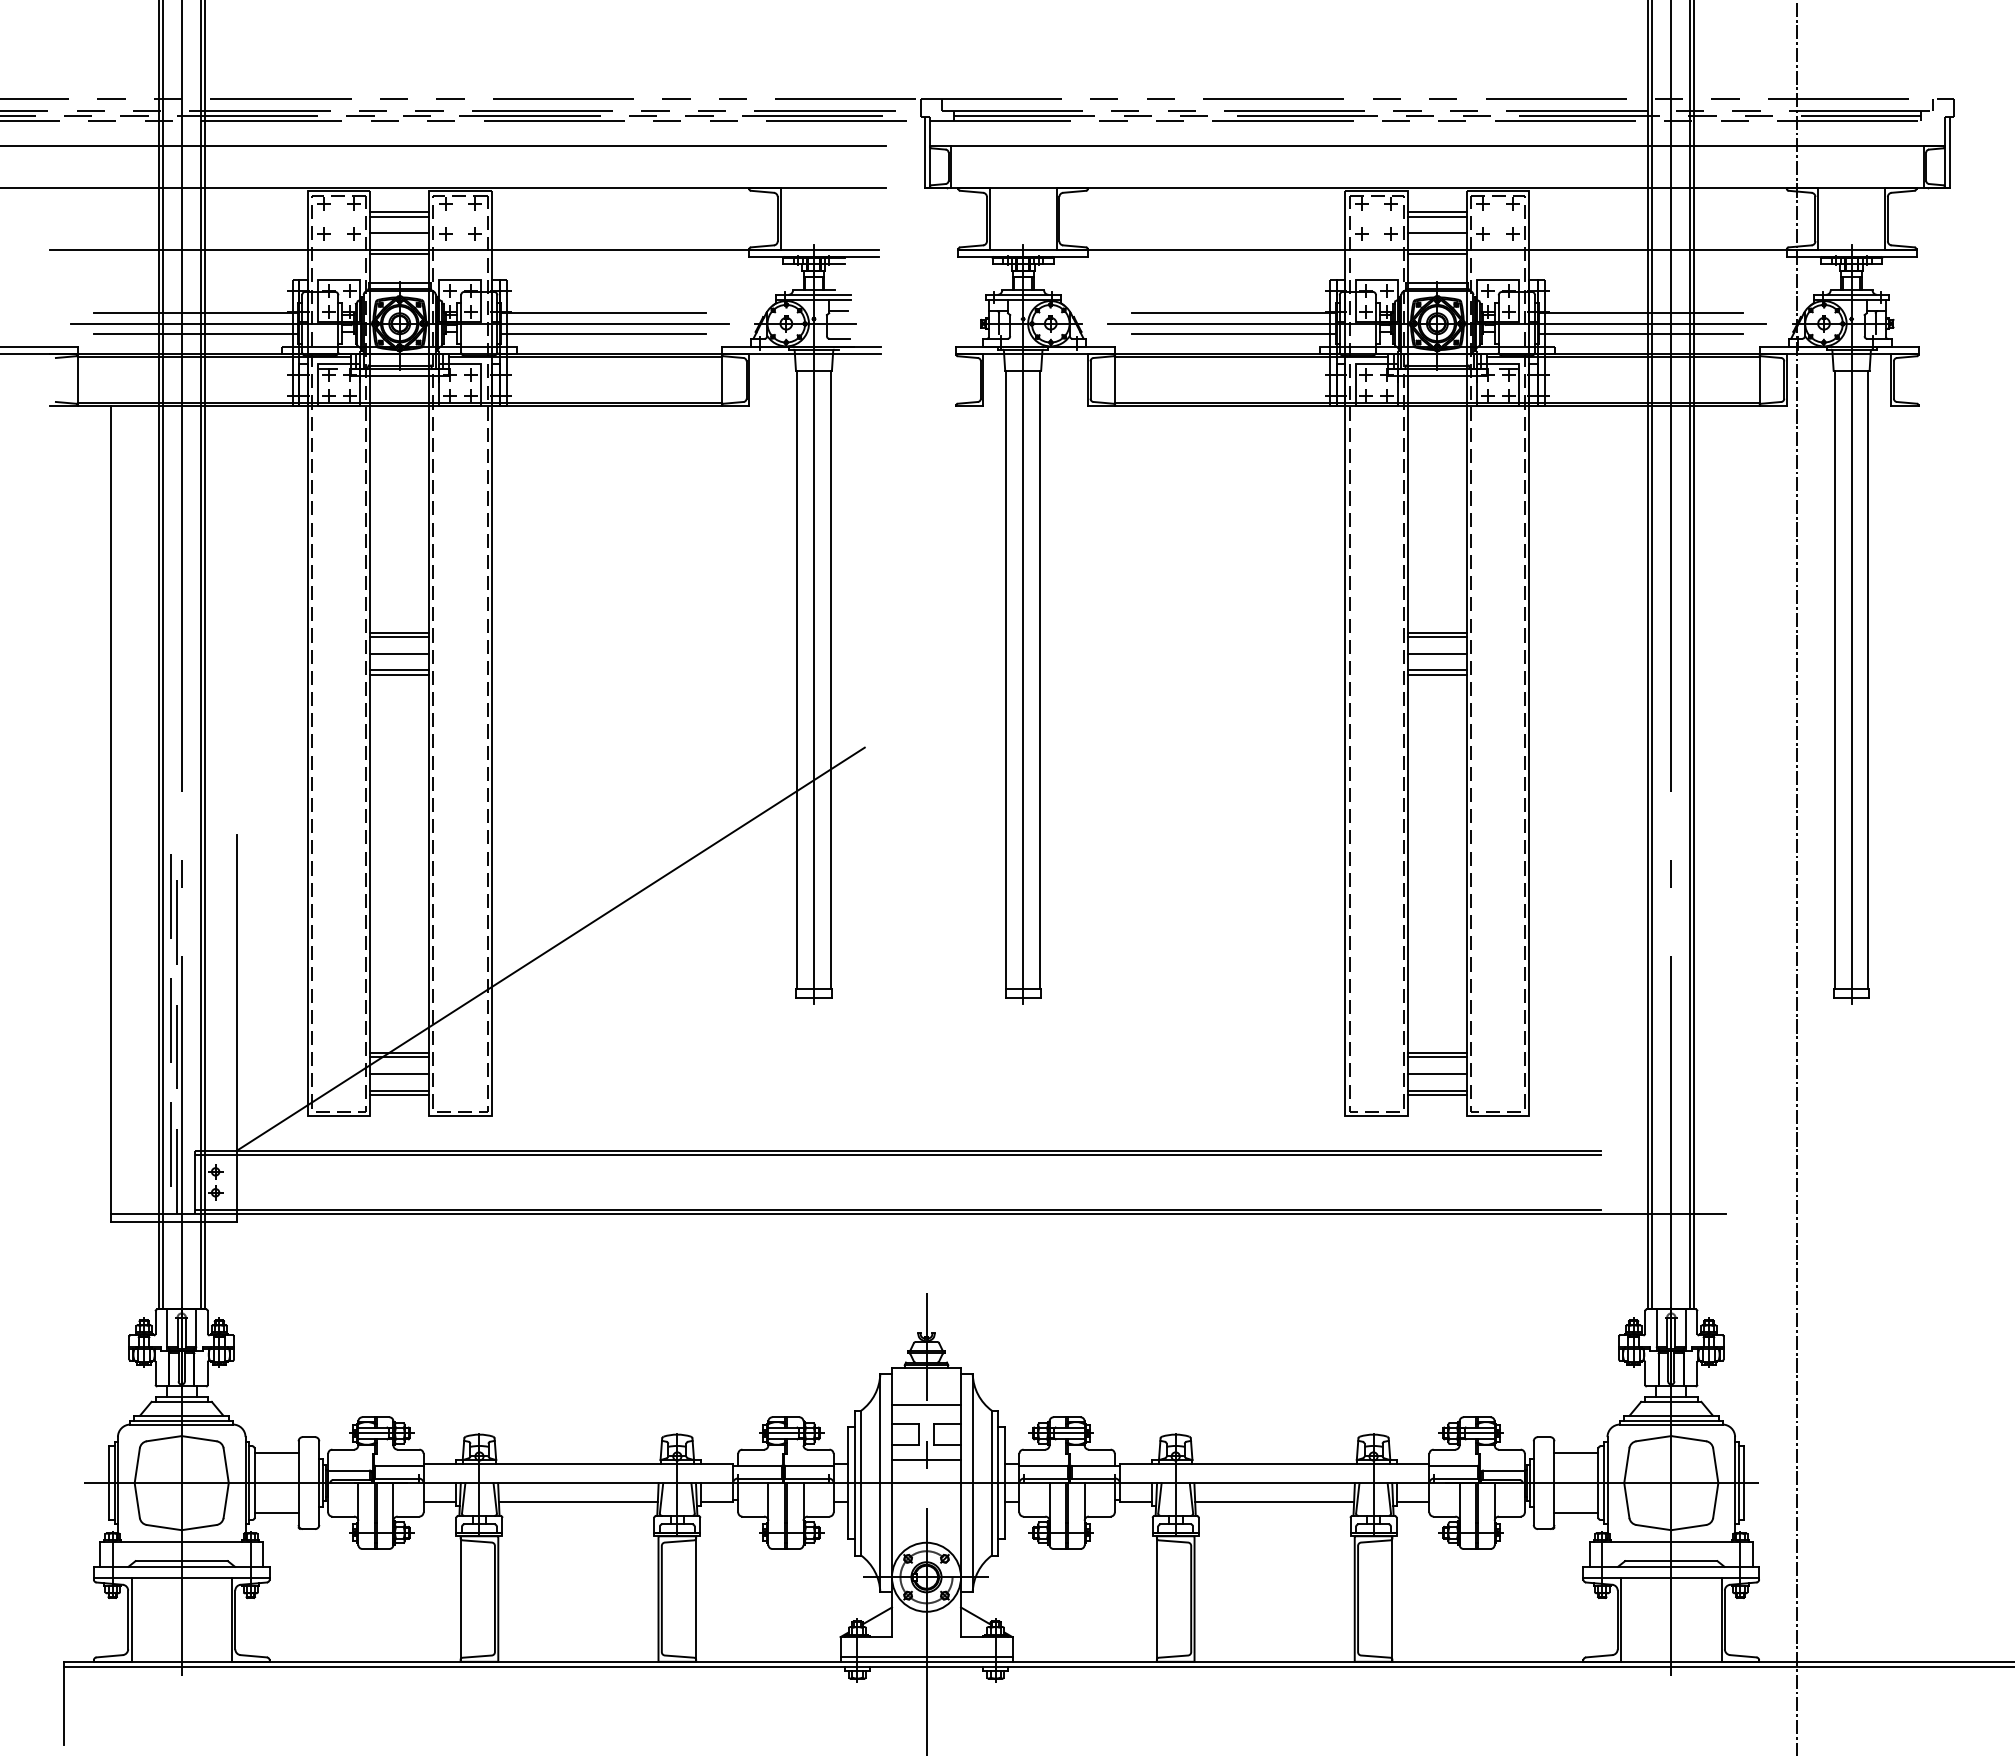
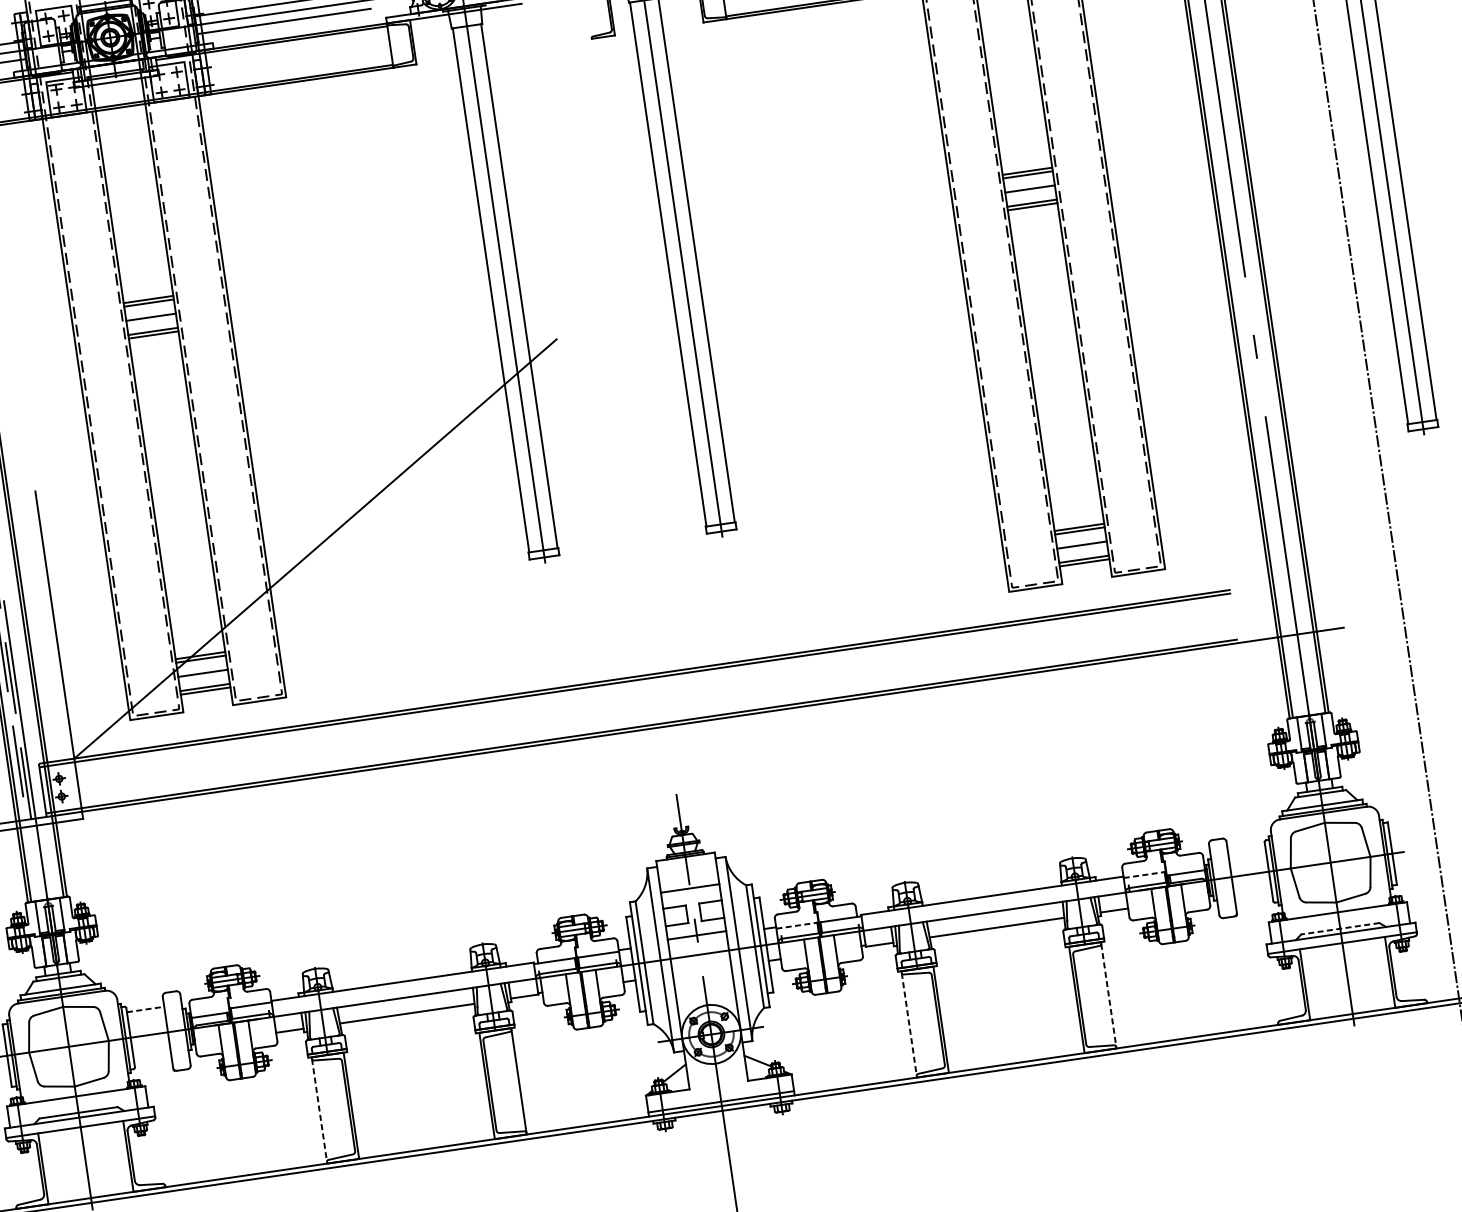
line: (277, 1453) -> (146, 1009), solid -> dashed
line: (1576, 1453) -> (1246, 849), removed
line: (1044, 1465) -> (797, 925), solid -> dashed
line: (1454, 1465) -> (1144, 874), solid -> dashed
line: (276, 1513) -> (152, 1060), removed
line: (1576, 1513) -> (1254, 900), removed
line: (1670, 1561) -> (1339, 929), solid -> dashed
line: (460, 1599) -> (319, 1110), solid -> dashed
line: (1156, 1599) -> (909, 1024), solid -> dashed
line: (1392, 1599) -> (1108, 995), solid -> dashed

